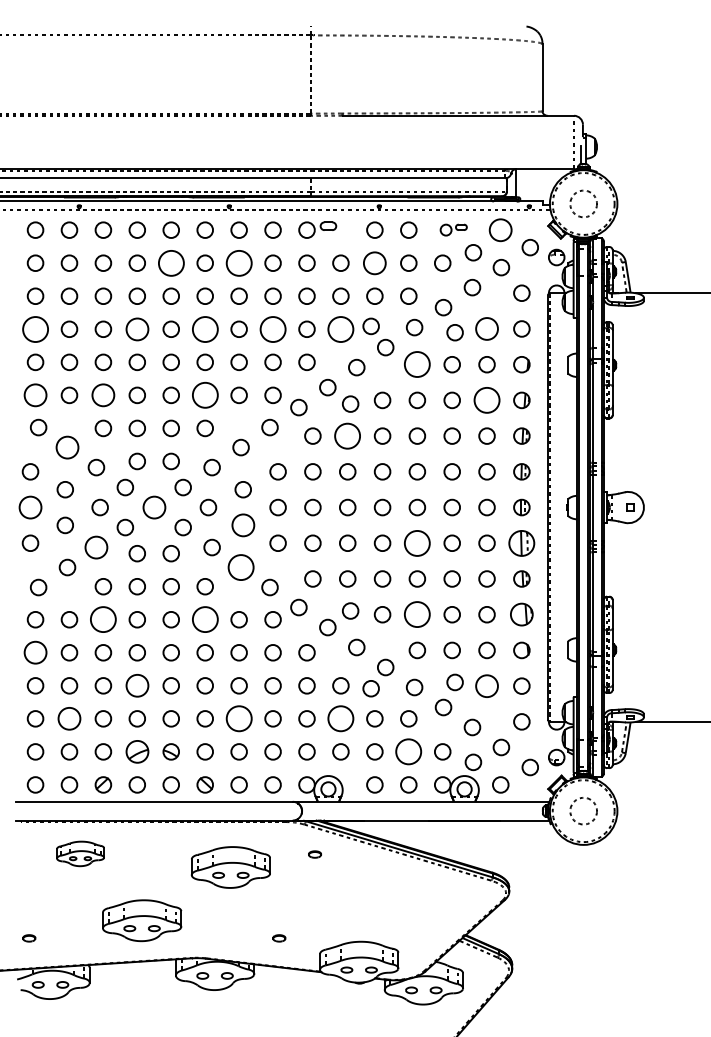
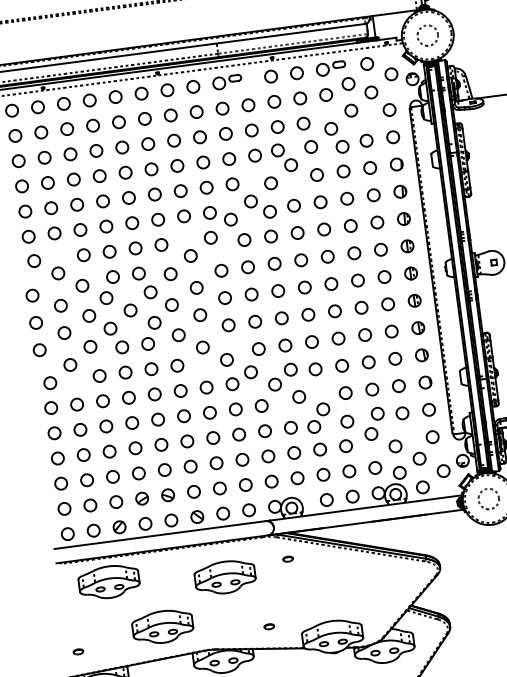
part: (453, 229) -> (331, 68), size x1.43
circle: (500, 229) -> (366, 63), size x0.71
circle: (170, 262) -> (118, 121), size x0.62
circle: (238, 262) -> (170, 115), size x0.62
circle: (374, 262) -> (274, 101), size x0.71
circle: (35, 328) -> (21, 185), size x0.62
circle: (136, 328) -> (99, 175), size x0.71
circle: (204, 328) -> (150, 168), size x0.62
circle: (272, 328) -> (202, 161), size x0.62
circle: (340, 328) -> (254, 155), size x0.62
circle: (486, 328) -> (366, 140), size x0.71
circle: (417, 364) -> (317, 174), size x0.62
circle: (35, 395) -> (28, 236), size x0.71
circle: (103, 395) -> (80, 230), size x0.71
circle: (204, 395) -> (157, 219), size x0.62
circle: (486, 400) -> (373, 195), size x0.62
circle: (347, 435) -> (270, 236), size x0.62
circle: (67, 447) -> (58, 273), size x0.71
circle: (30, 507) -> (36, 322), size x0.71
circle: (153, 507) -> (129, 310), size x0.71
circle: (242, 525) -> (199, 315), size x0.71
circle: (417, 542) -> (334, 310), size x0.62
part: (521, 542) -> (414, 300), size x0.62
circle: (96, 547) -> (90, 346), size x0.71
circle: (240, 567) -> (202, 347), size x0.62
circle: (417, 614) -> (342, 365), size x0.62
part: (521, 614) -> (421, 355), size x0.71
circle: (103, 619) -> (103, 401), size x0.62
circle: (204, 619) -> (180, 390), size x0.62
circle: (35, 652) -> (54, 433), size x0.71
circle: (136, 685) -> (134, 448), size x0.71
circle: (486, 685) -> (402, 412), size x0.71
circle: (69, 718) -> (87, 480), size x0.71
circle: (238, 718) -> (216, 463), size x0.62
circle: (340, 718) -> (293, 452), size x0.62
part: (136, 751) -> (141, 498), size x0.71
circle: (408, 751) -> (349, 471), size x0.62
part: (80, 853) -> (109, 581), size x1.67

